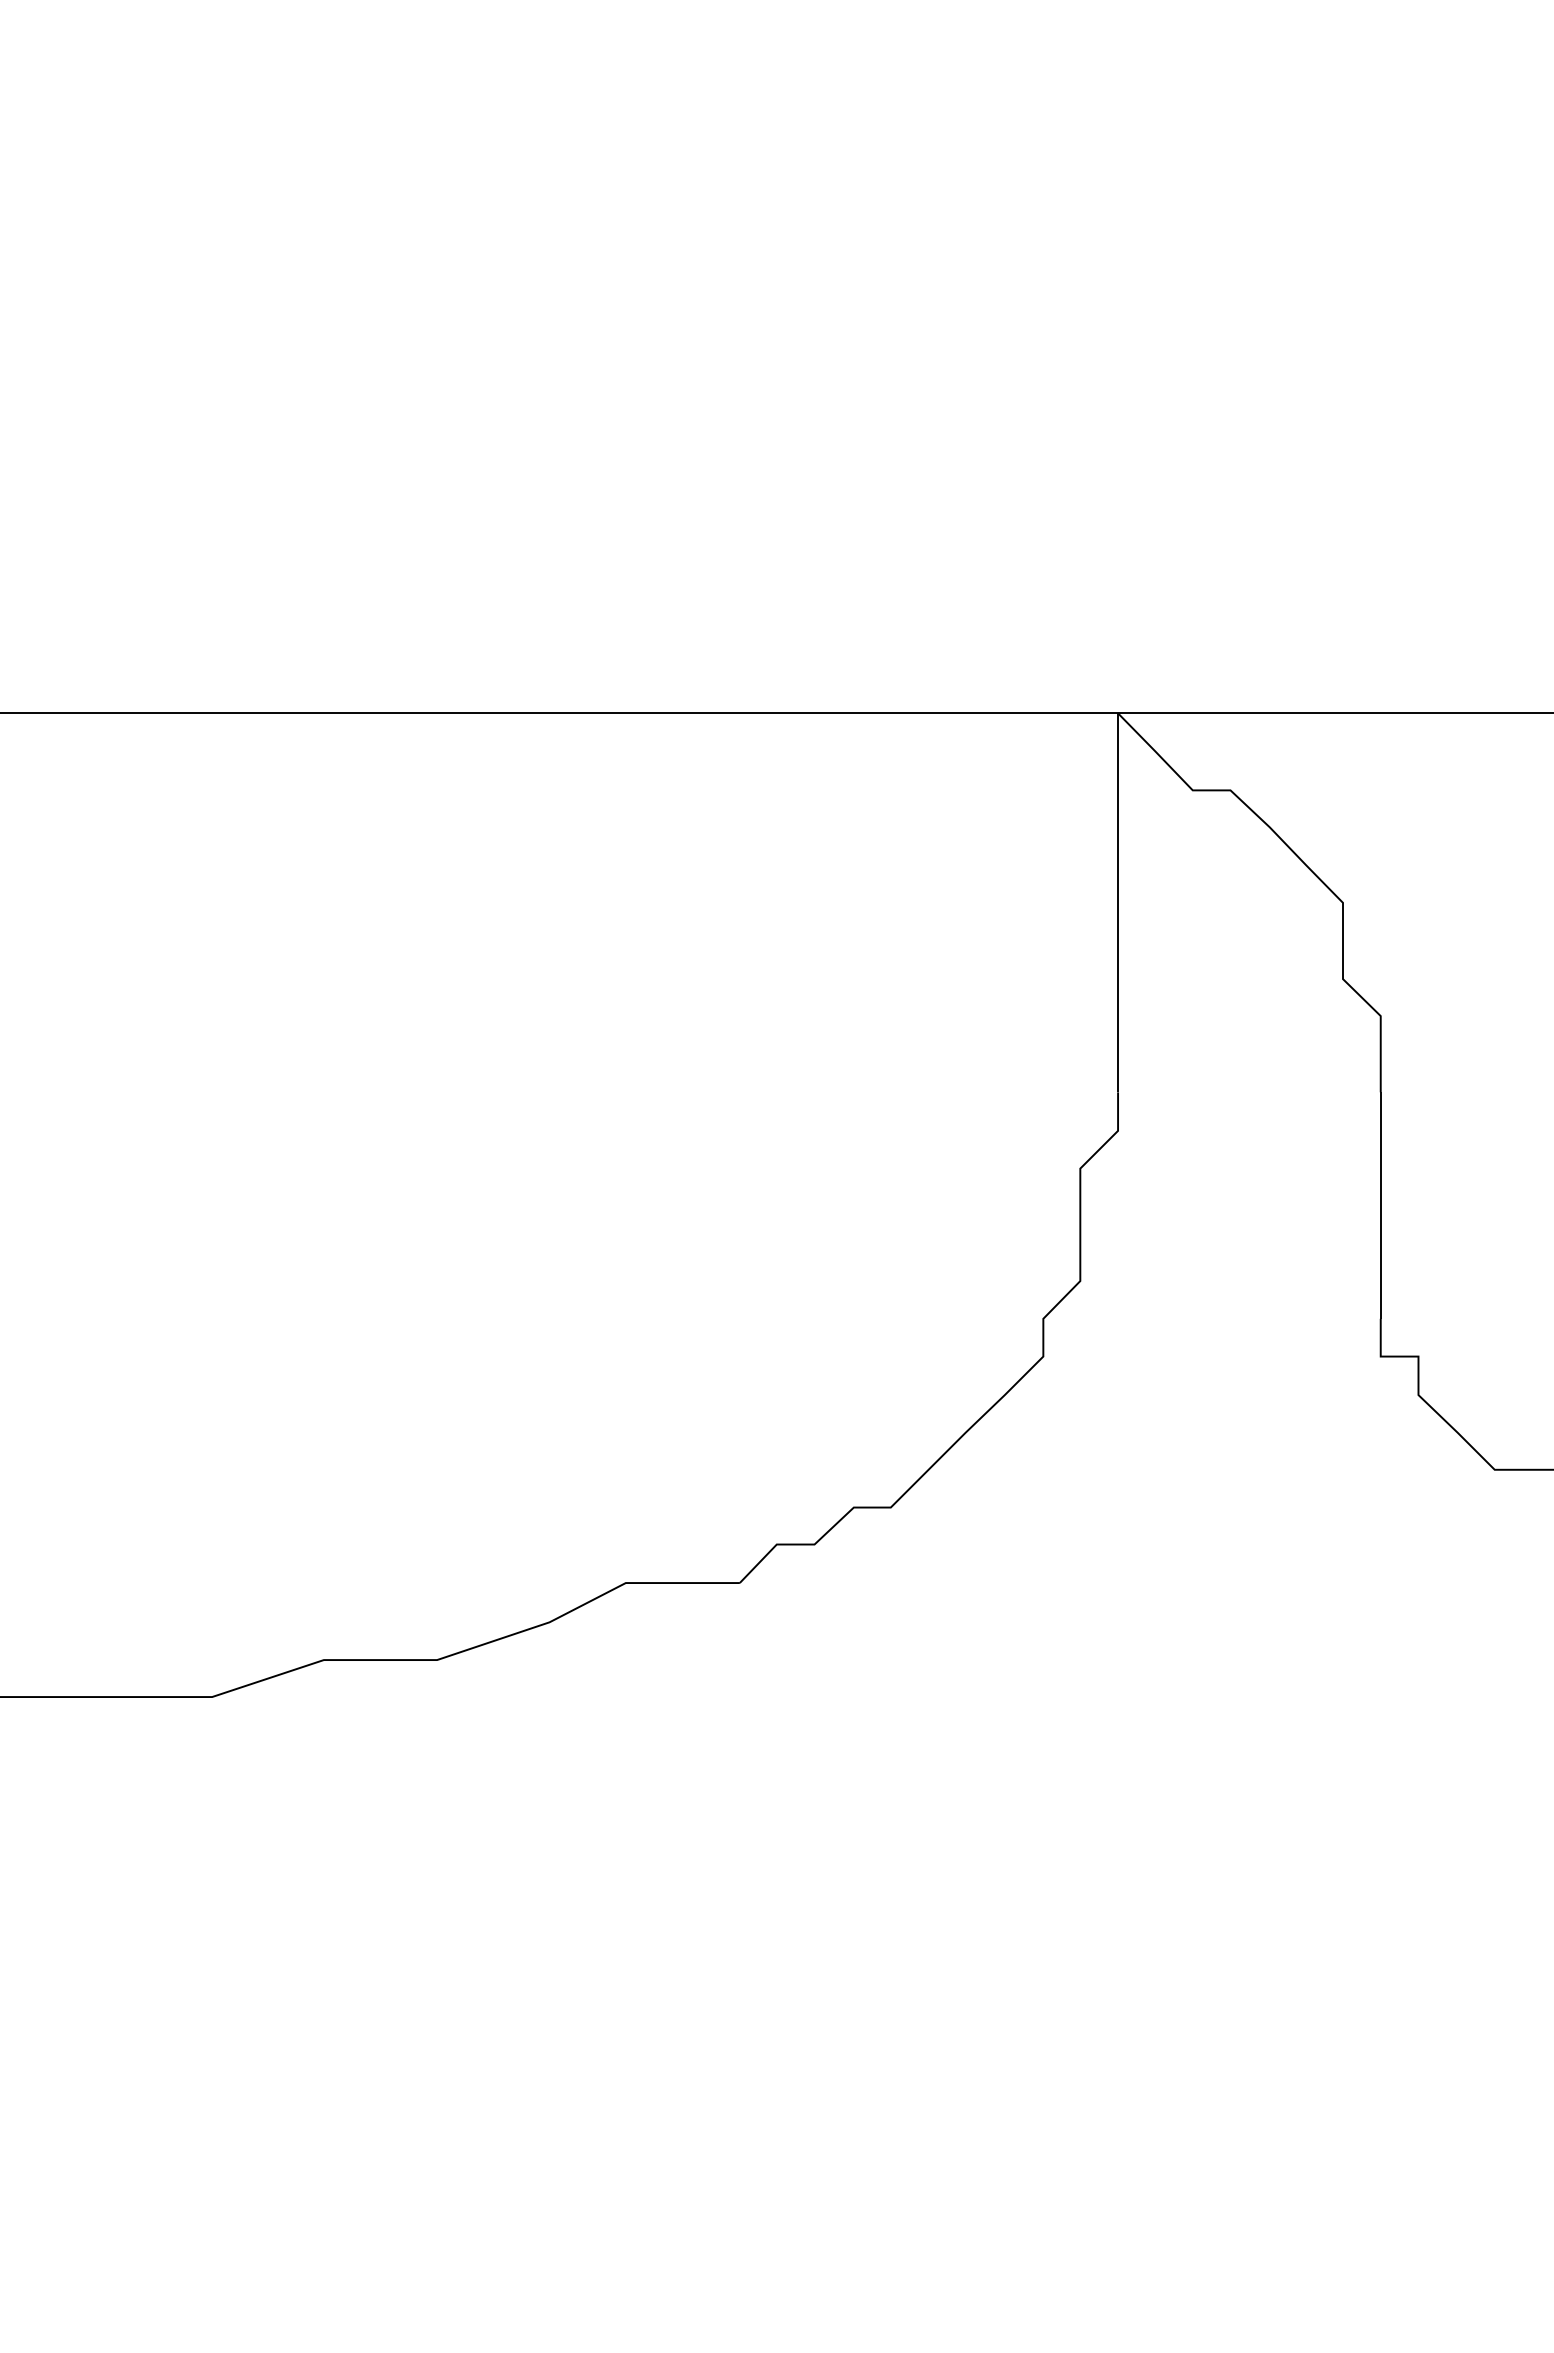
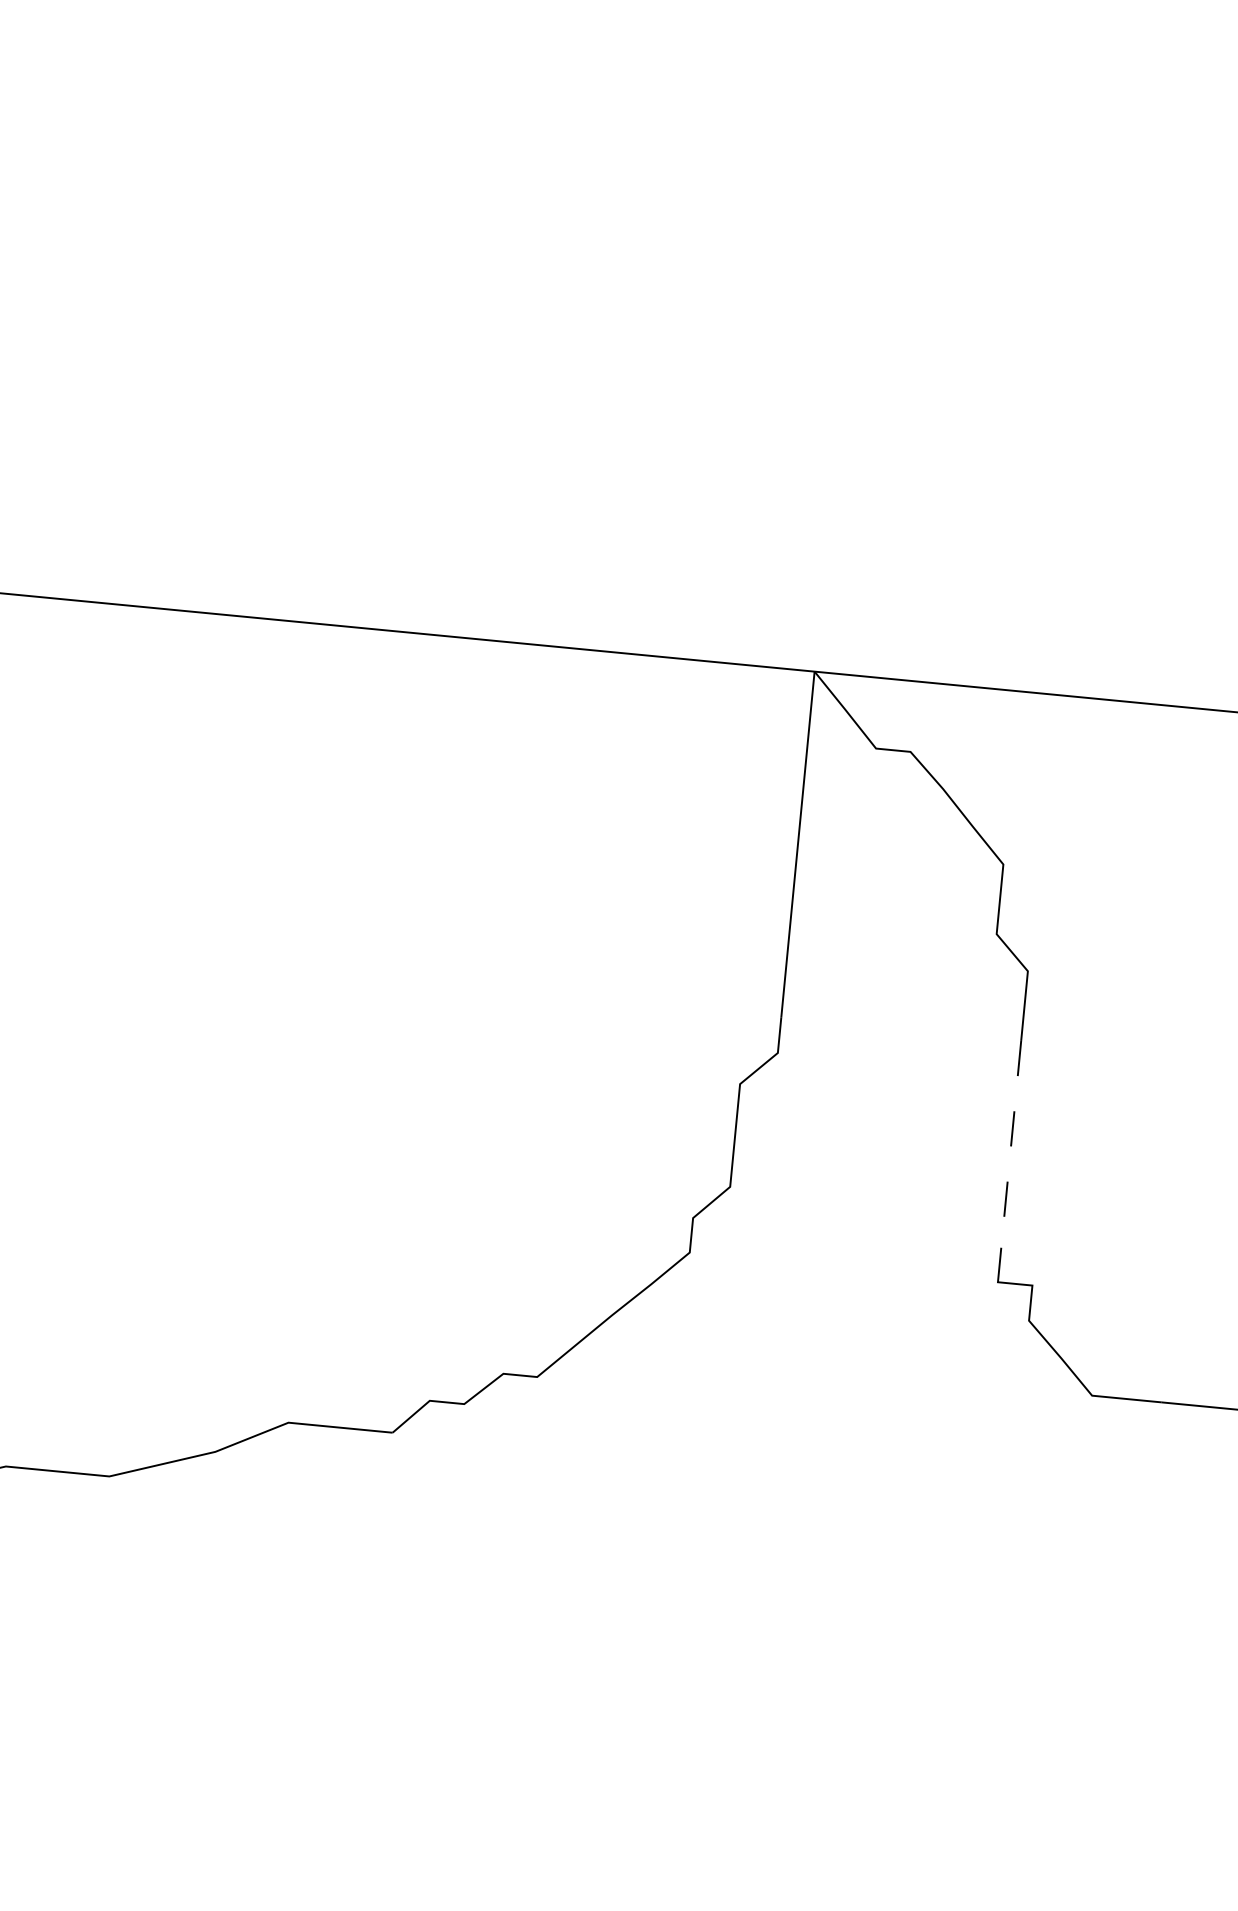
line: (1380, 1206) -> (1010, 1145), solid -> dashed

